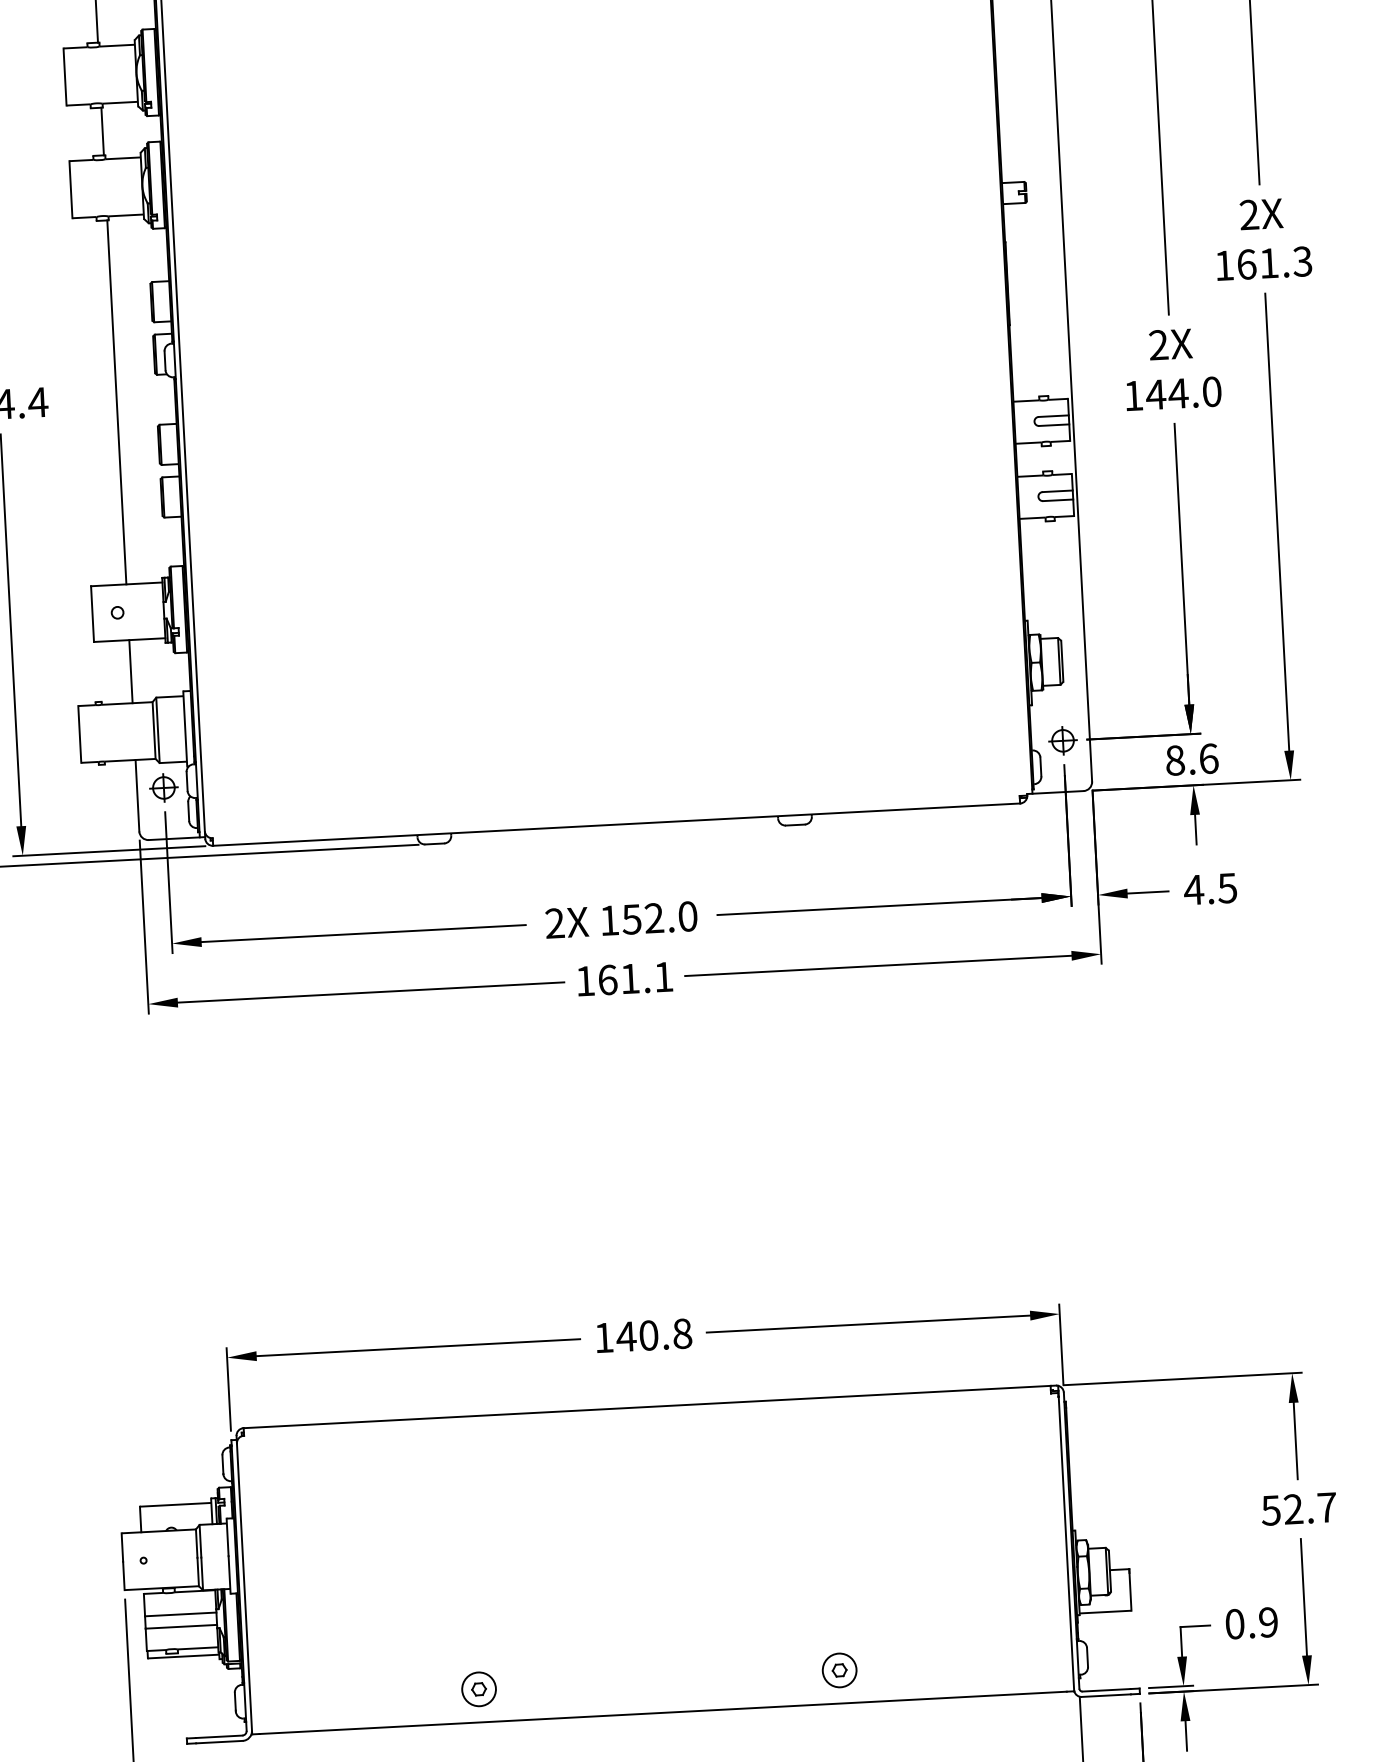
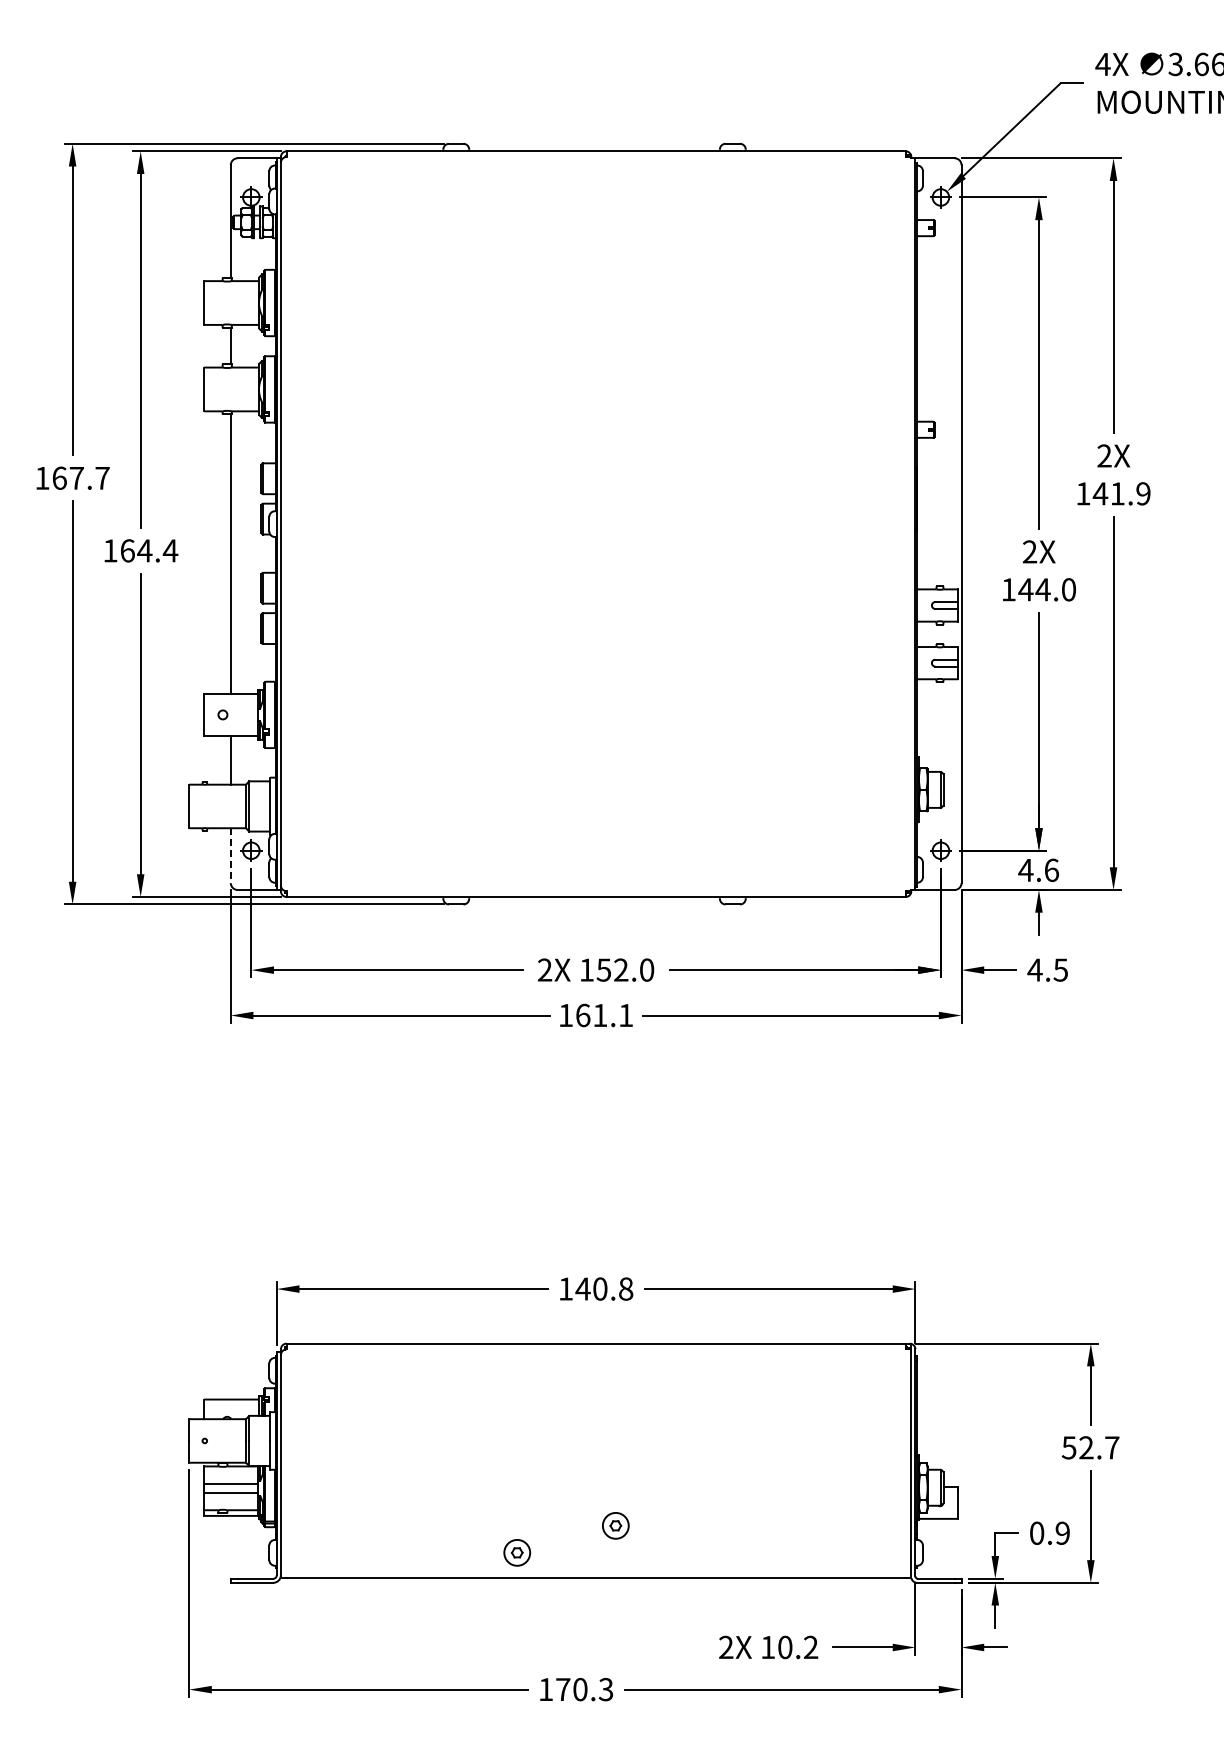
text: (1274, 262) -> (1121, 493), 161.3 -> 141.9
text: (1174, 760) -> (1025, 870), 8.6 -> 4.6
line: (137, 796) -> (230, 856), solid -> dashed
part: (839, 1670) -> (615, 1525), moved
part: (479, 1688) -> (517, 1552), moved

